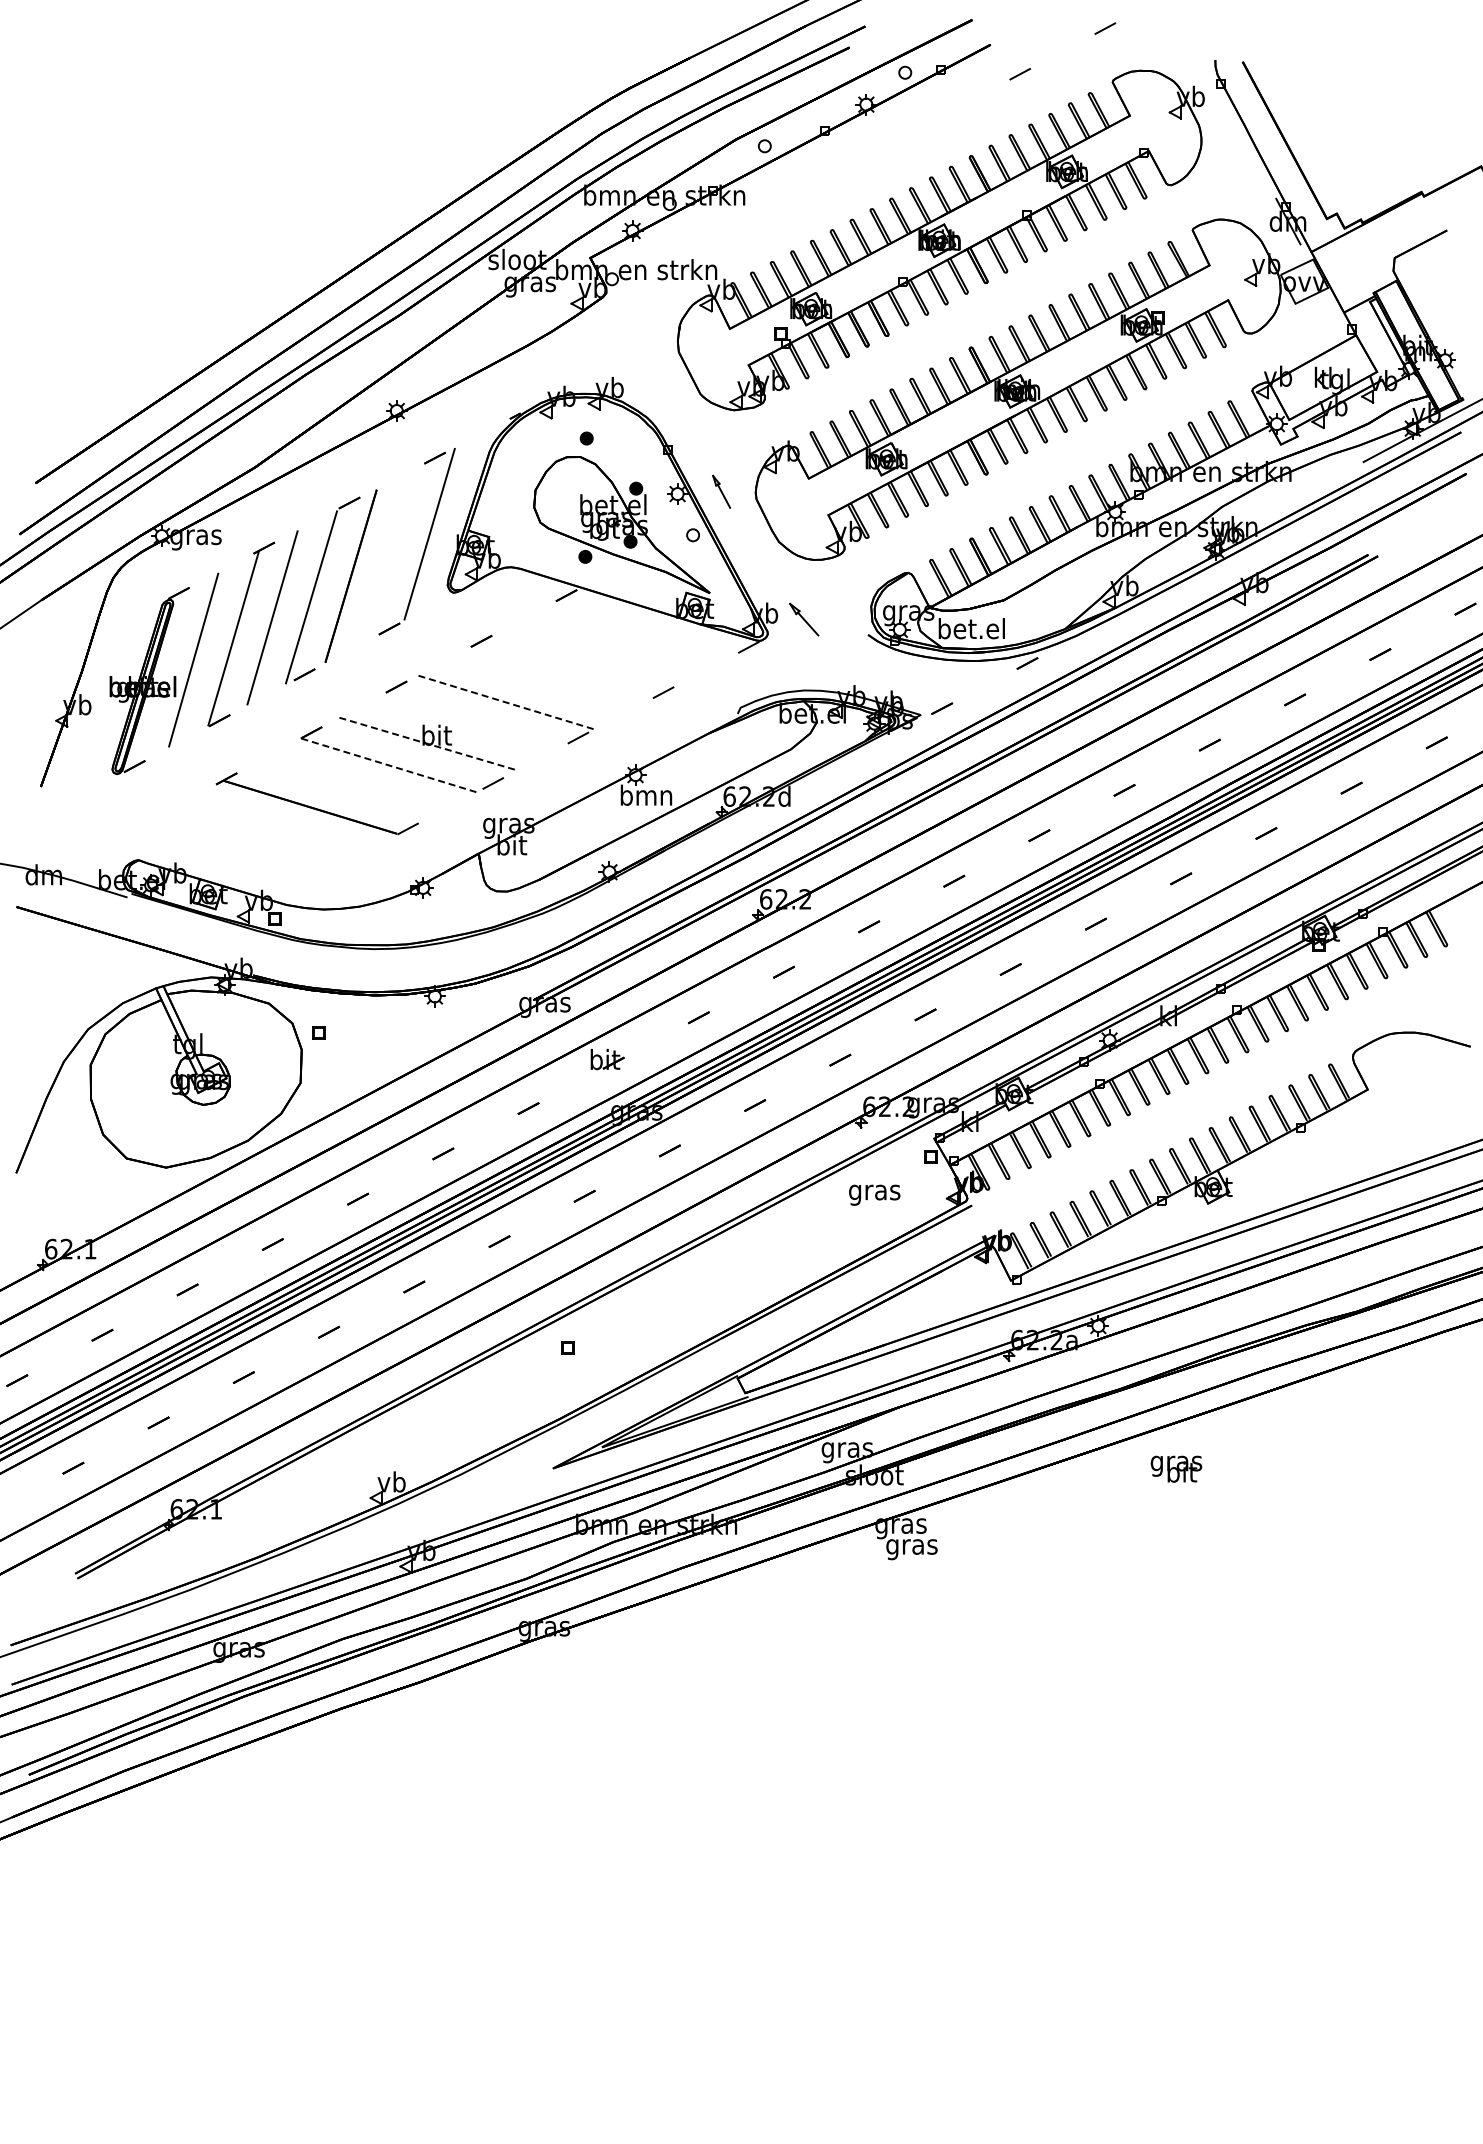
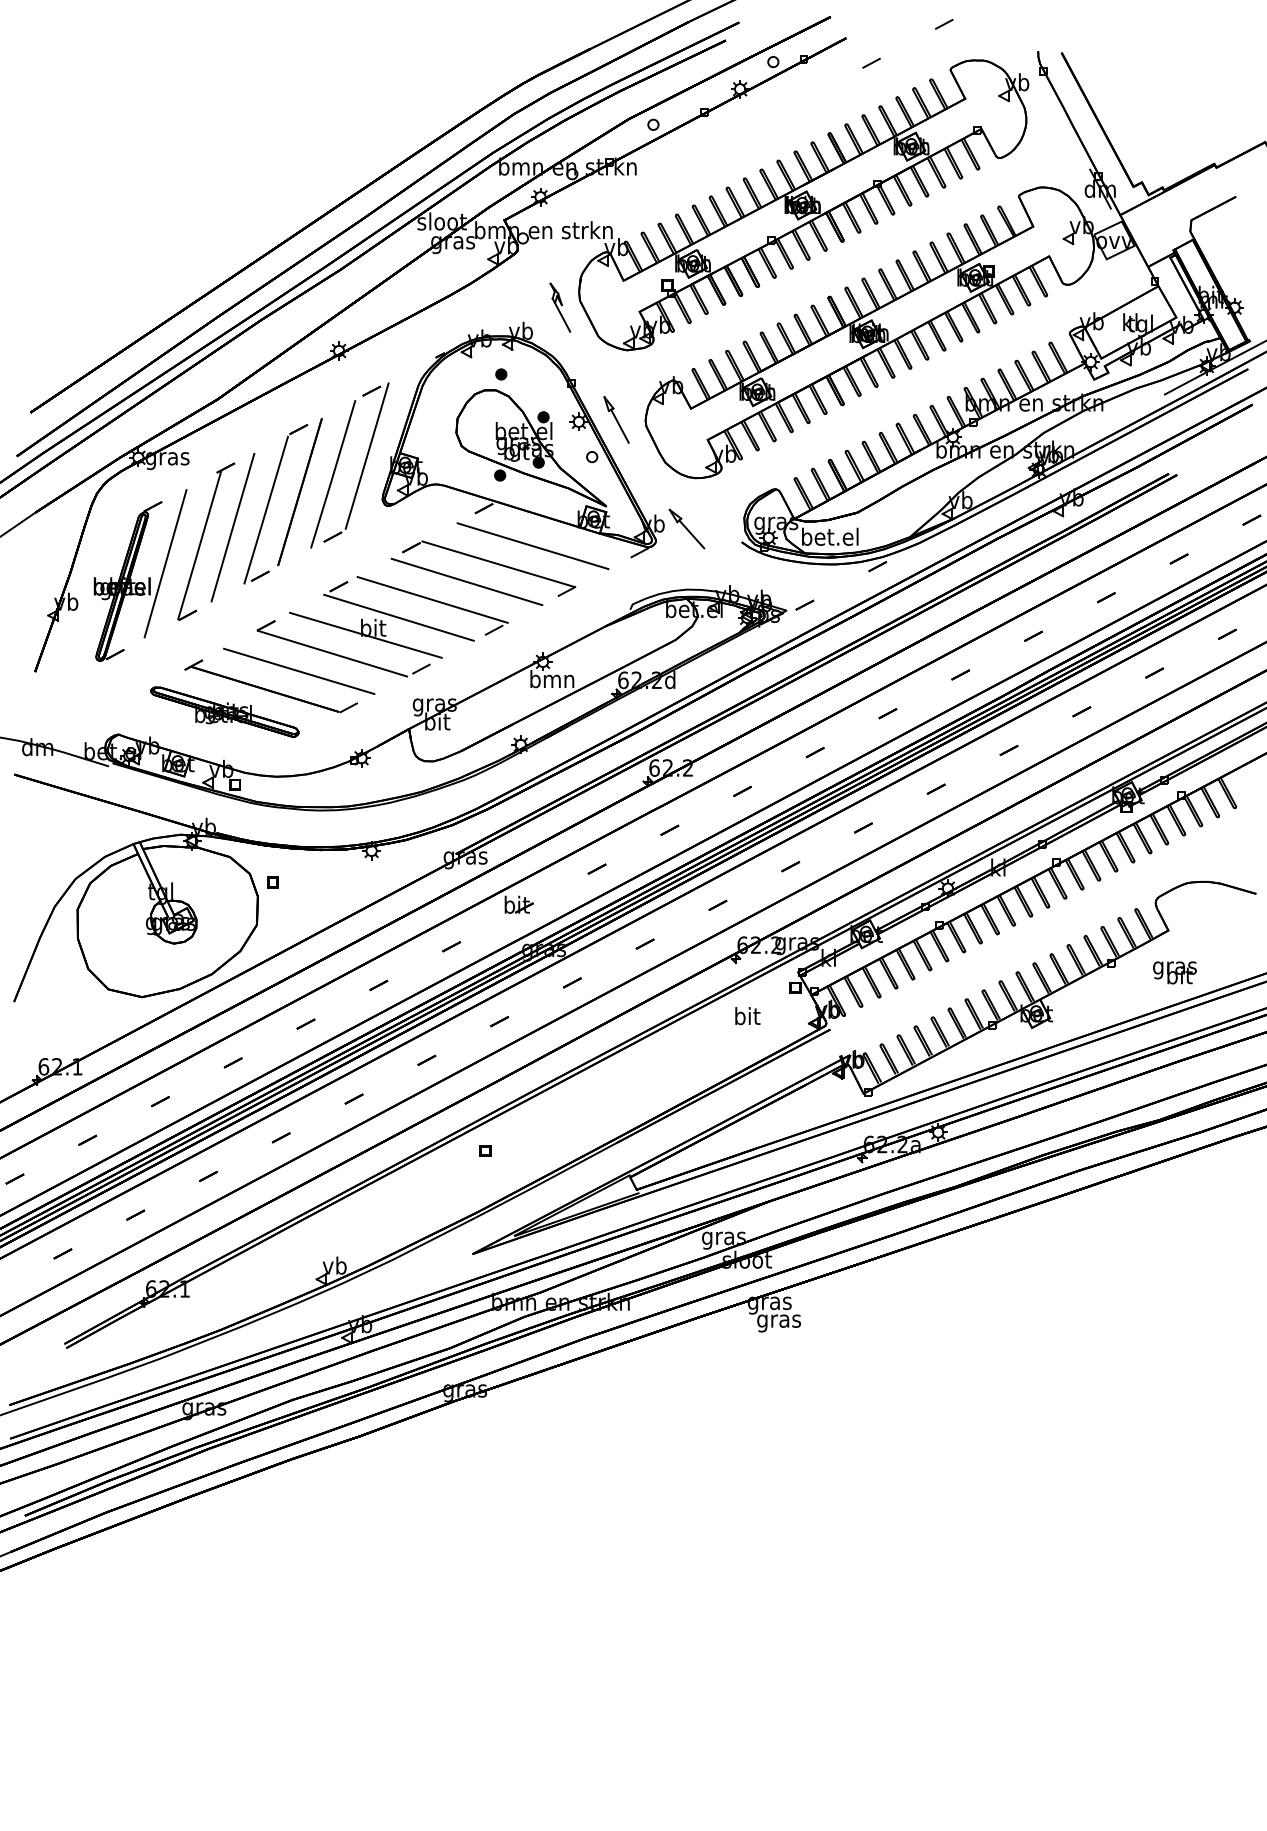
part: (655, 360) -> (560, 307), added
part: (721, 491) -> (616, 419), size x1.67
line: (389, 555) -> (332, 474), added
part: (804, 619) -> (687, 529), size x1.43
line: (623, 639) -> (532, 546), added
line: (583, 660) -> (498, 564), added
line: (546, 681) -> (466, 581), added
line: (506, 702) -> (432, 599), dashed -> solid
line: (466, 723) -> (398, 617), added
line: (428, 744) -> (366, 635), dashed -> solid
line: (388, 765) -> (332, 653), dashed -> solid
line: (350, 785) -> (299, 670), added
part: (263, 834) -> (225, 712), added
text: (874, 1192) -> (747, 1018), gras -> bit
text: (1176, 1468) -> (1174, 972), moved

